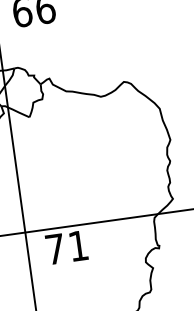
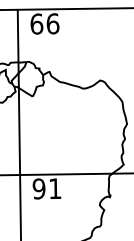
text: (54, 248) -> (38, 188), 71 -> 91

